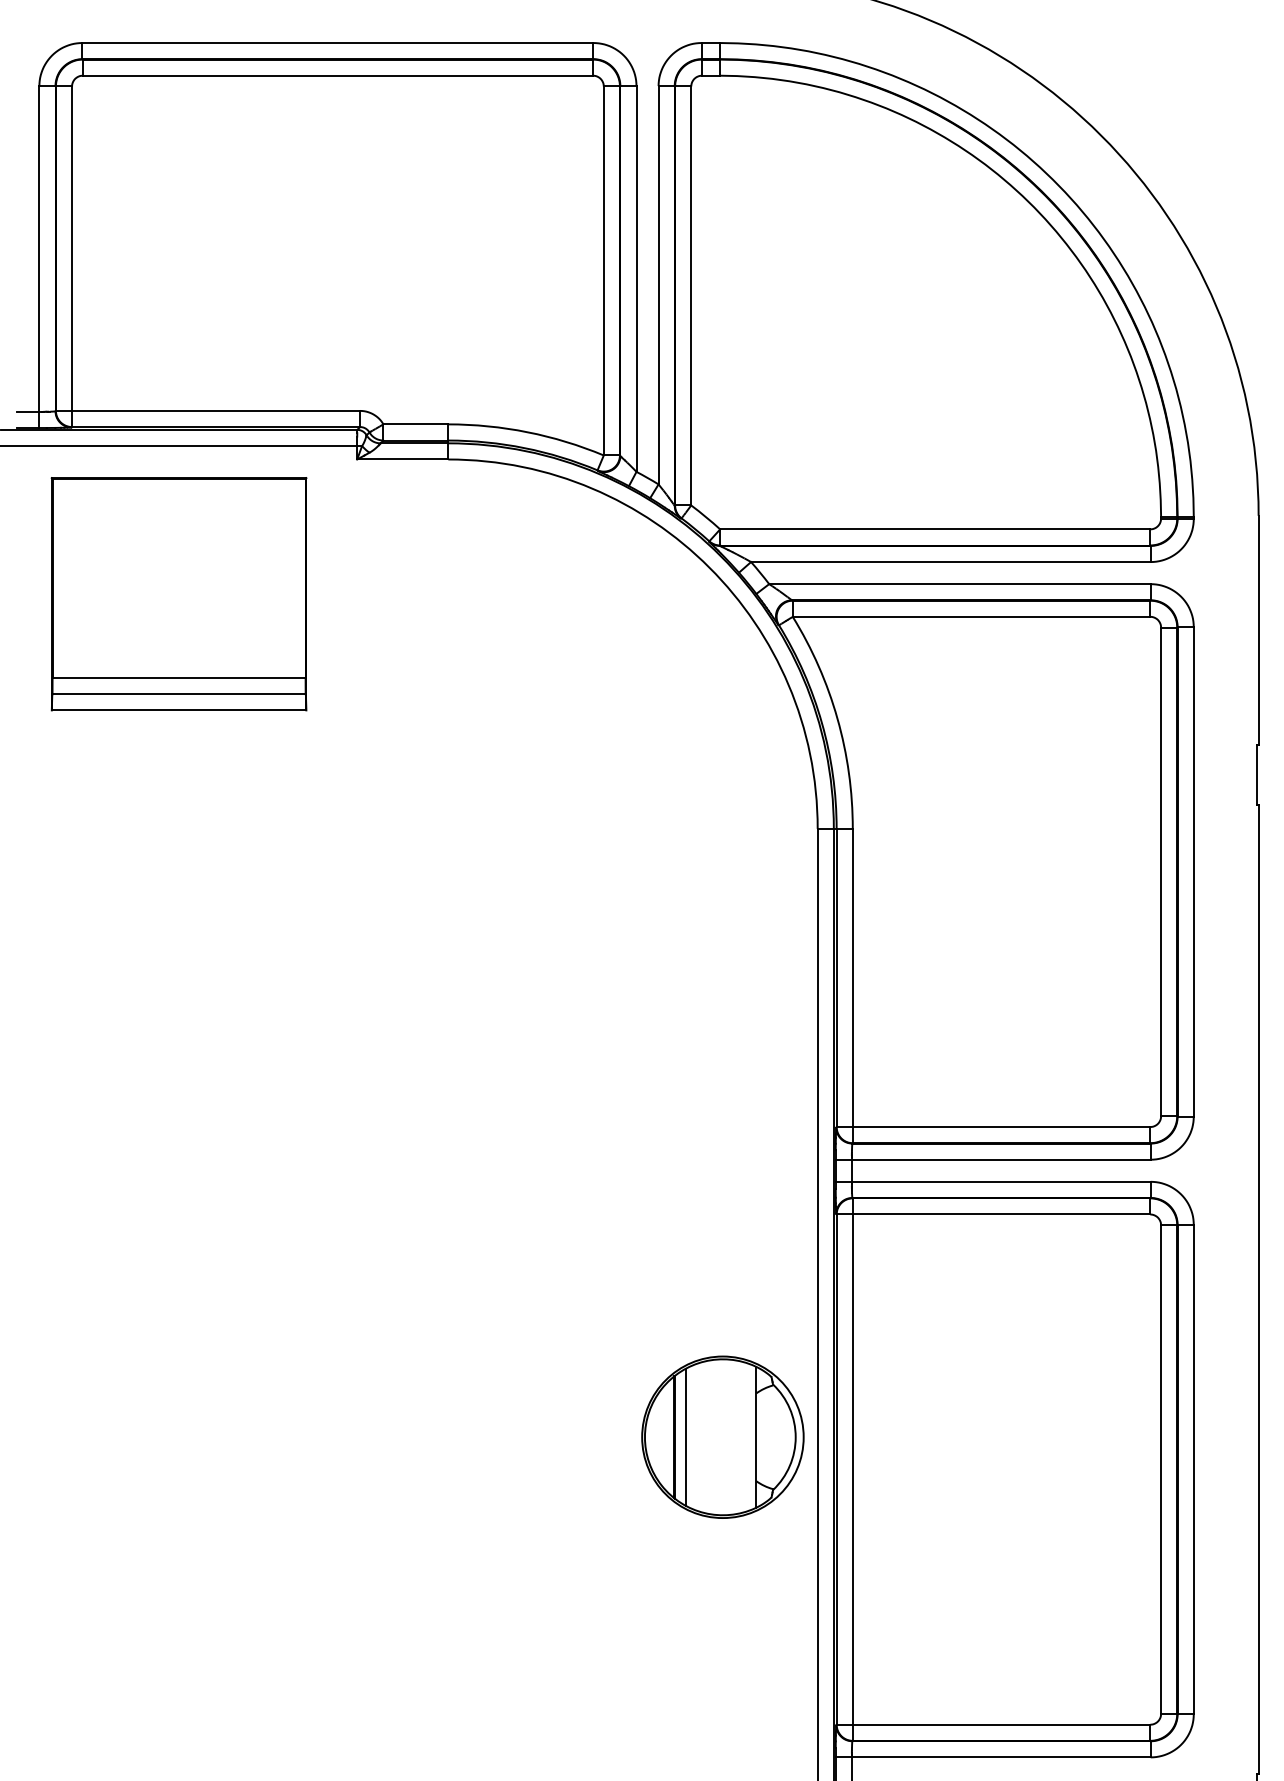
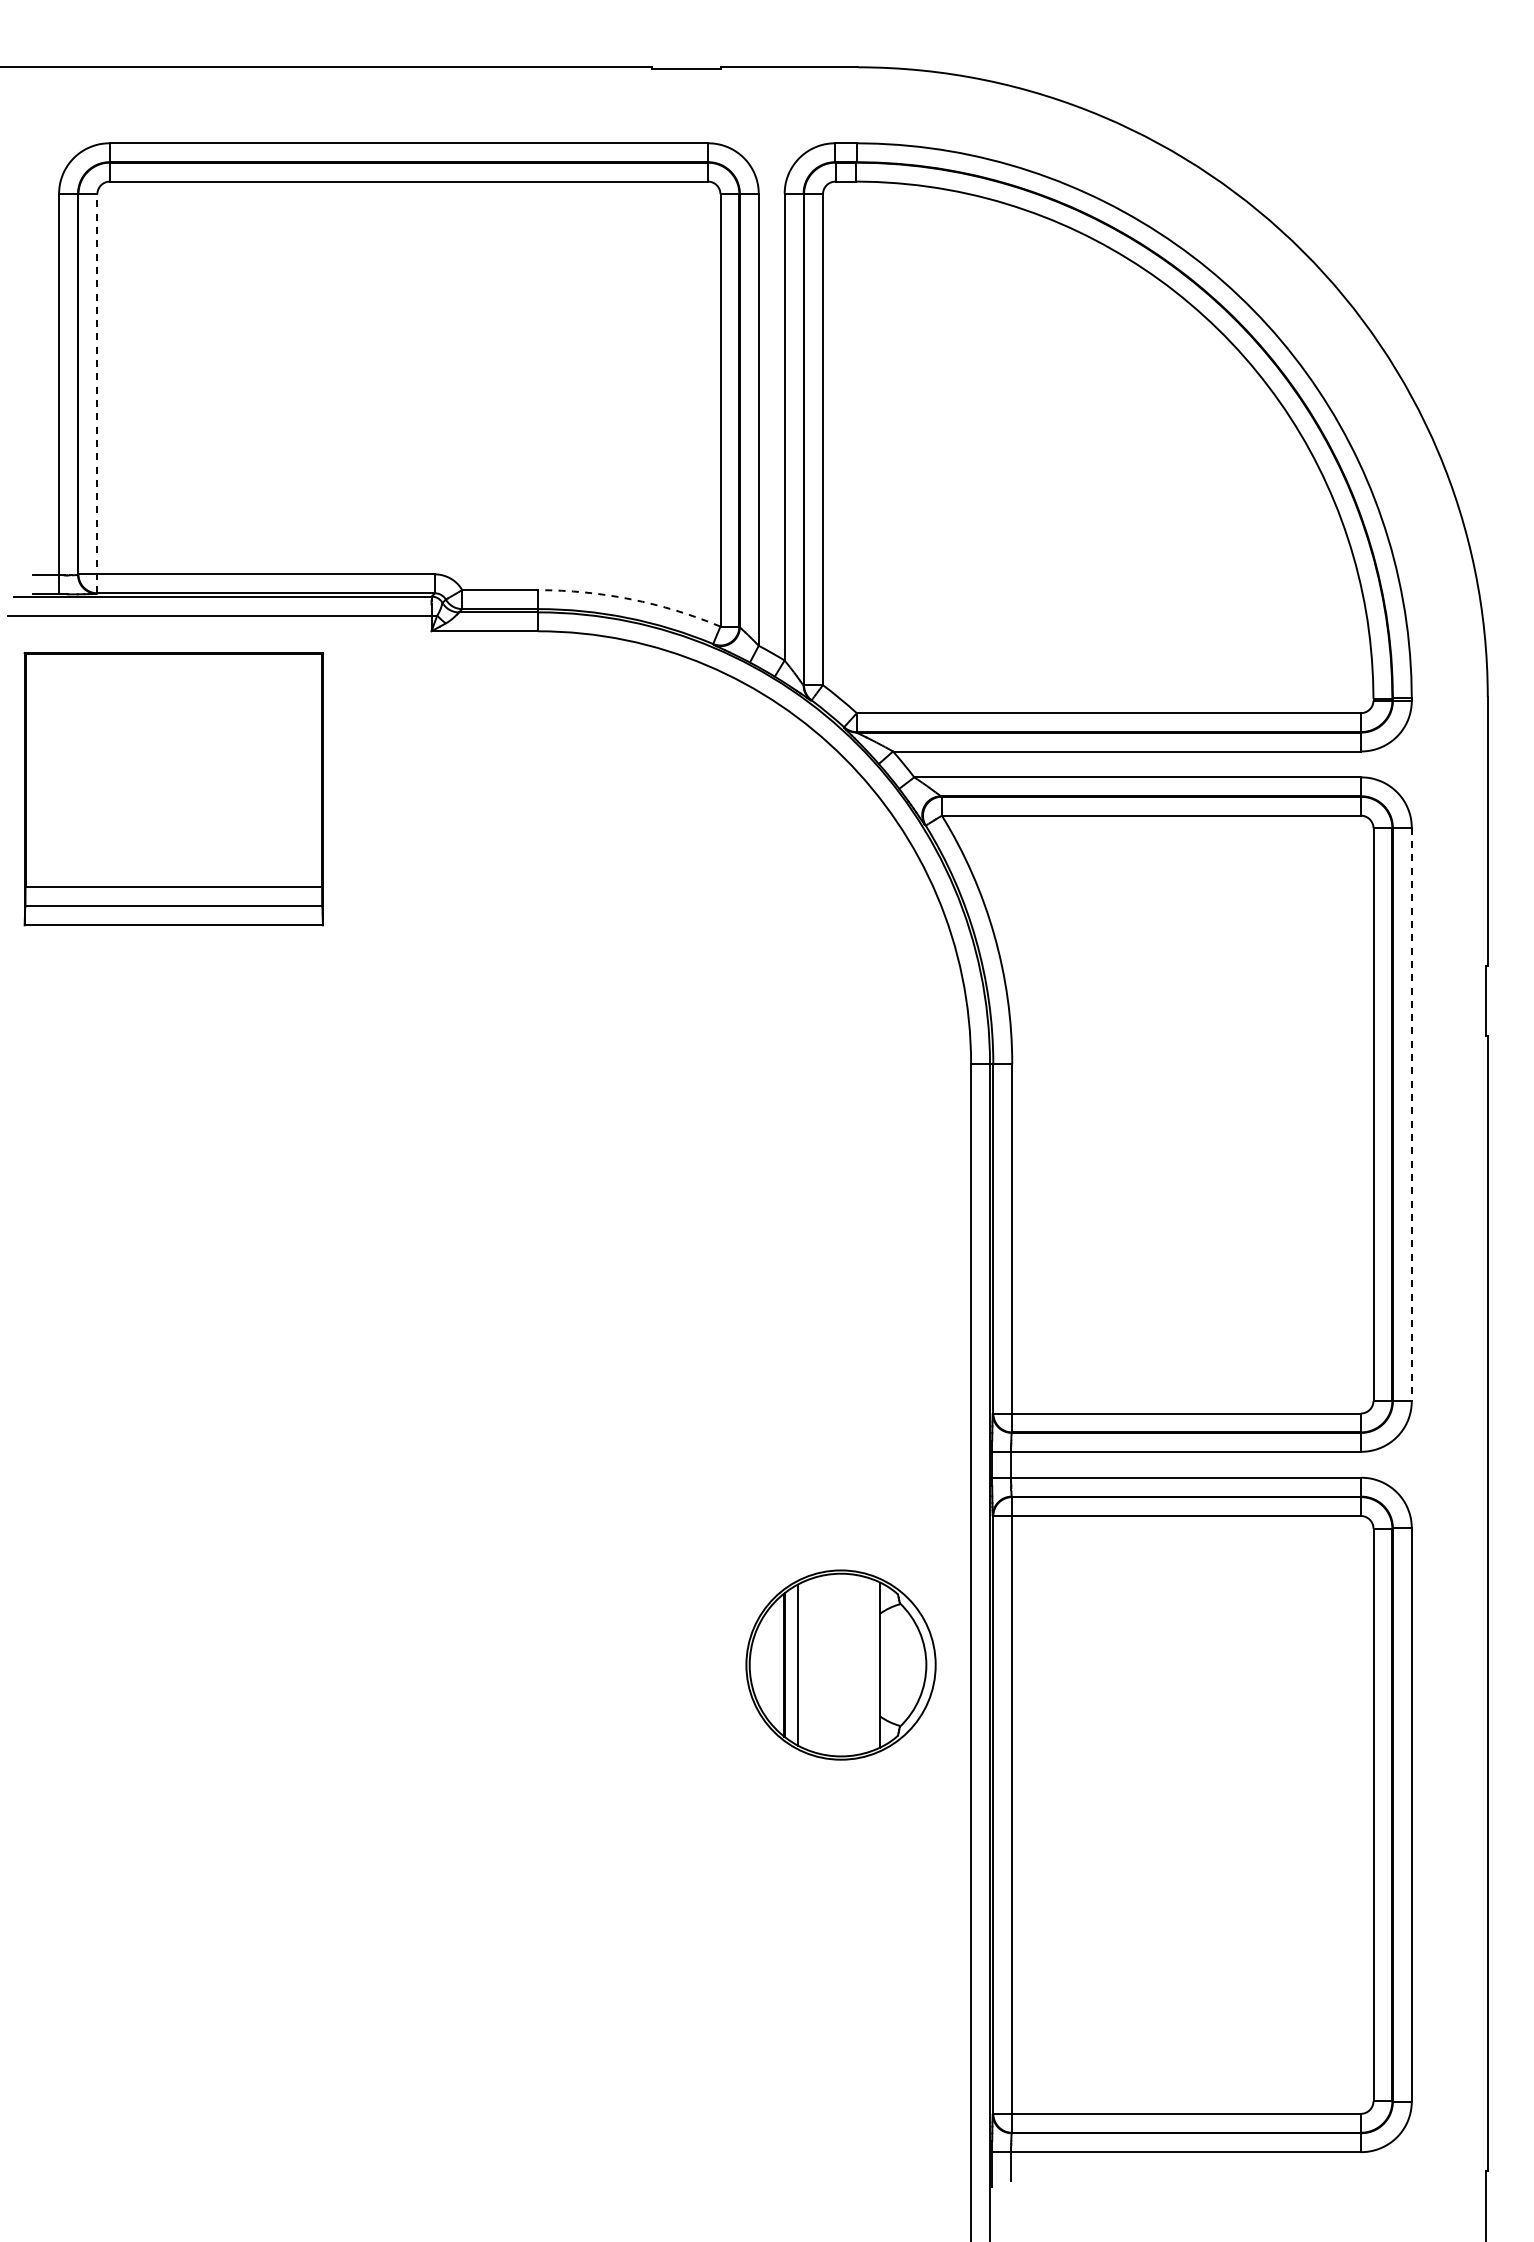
line: (72, 256) -> (97, 393), solid -> dashed
arc: (527, 432) -> (631, 599), solid -> dashed
part: (178, 594) -> (173, 789), moved
line: (1193, 871) -> (1411, 1114), solid -> dashed
part: (722, 1436) -> (840, 1664), moved

